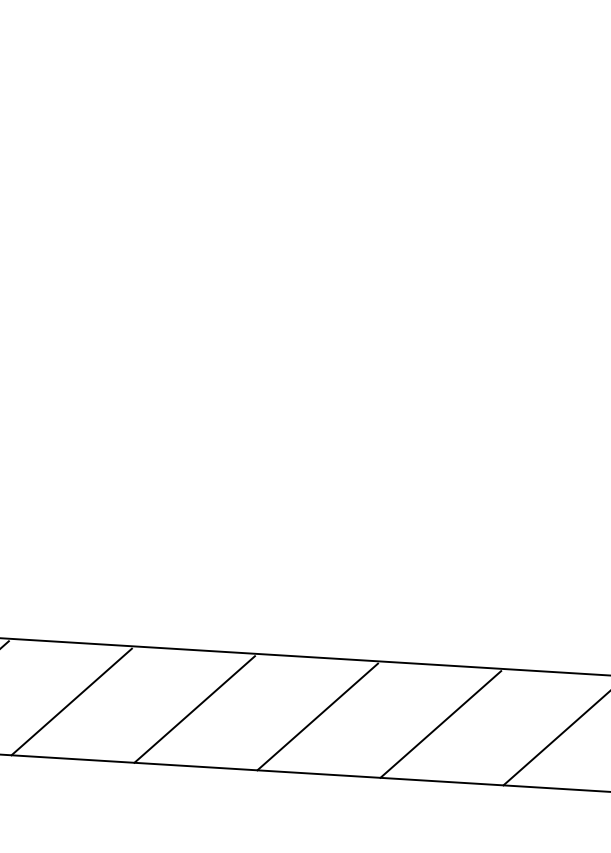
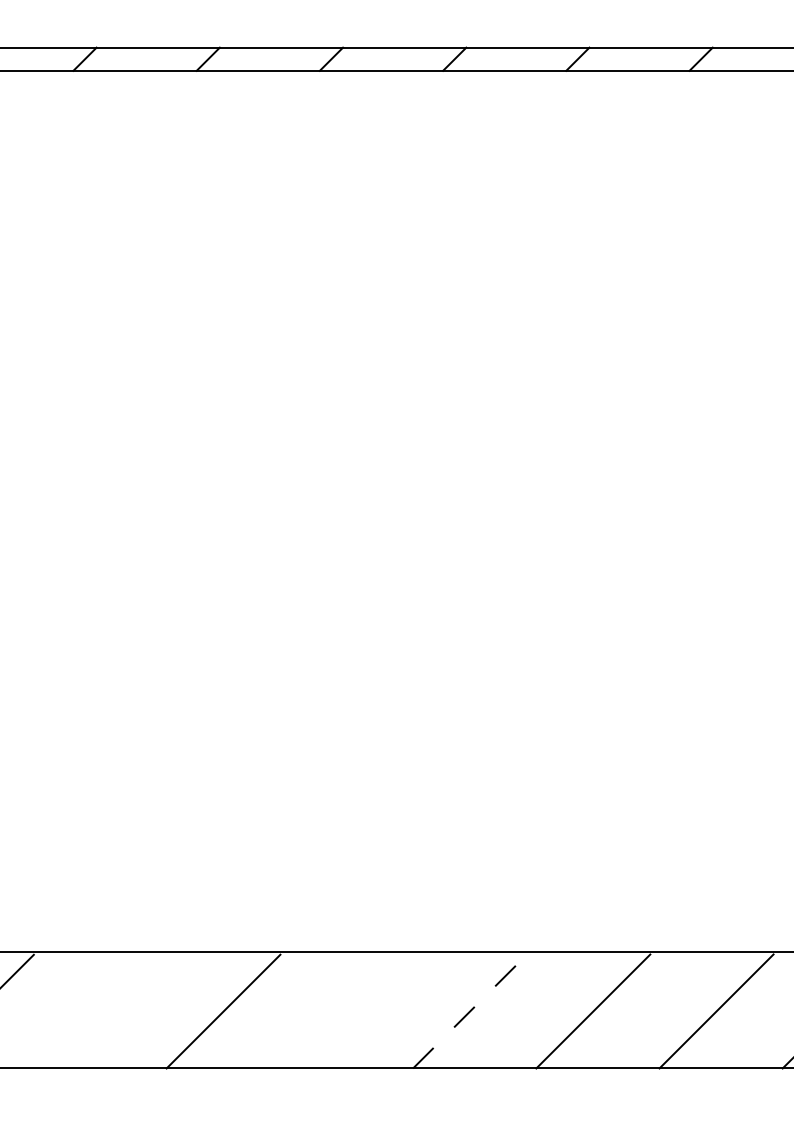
line: (71, 701) -> (100, 1011), removed
line: (317, 716) -> (346, 1011), removed
line: (441, 724) -> (470, 1011), solid -> dashed

